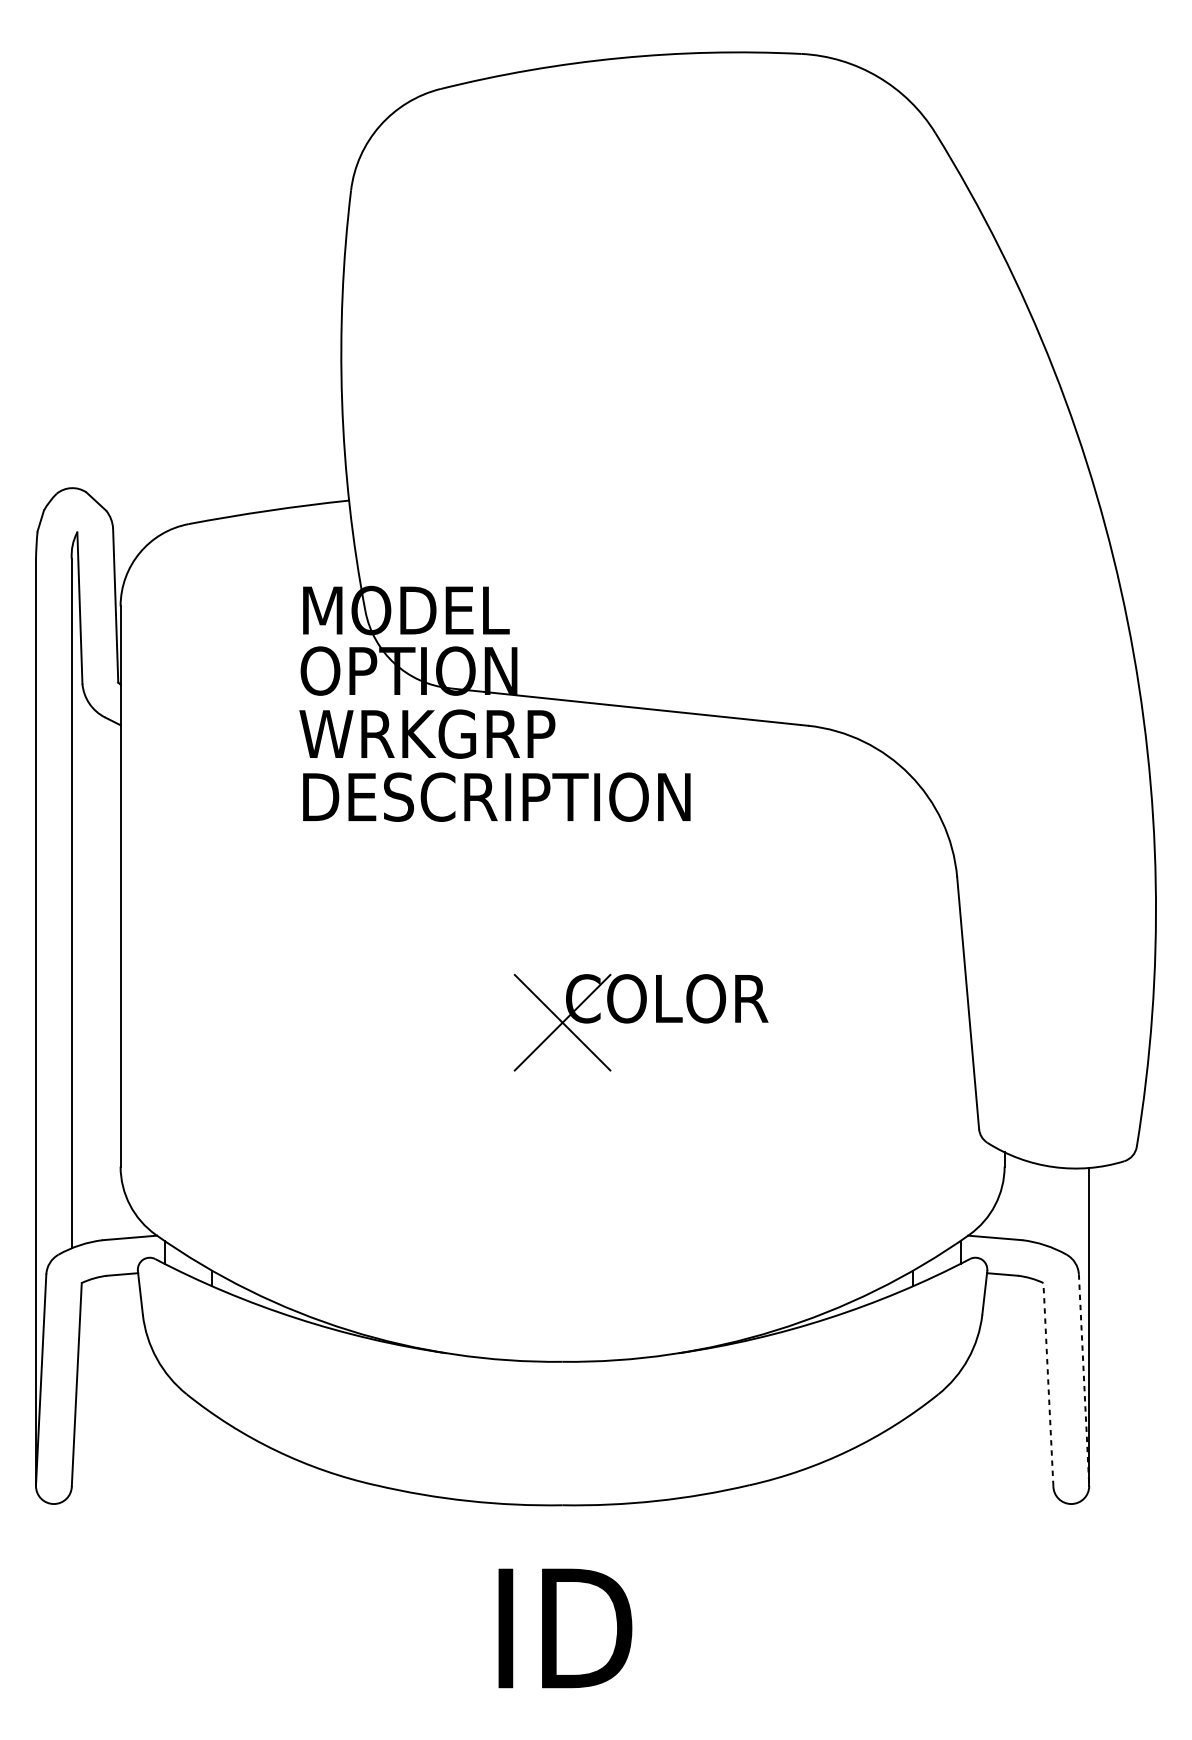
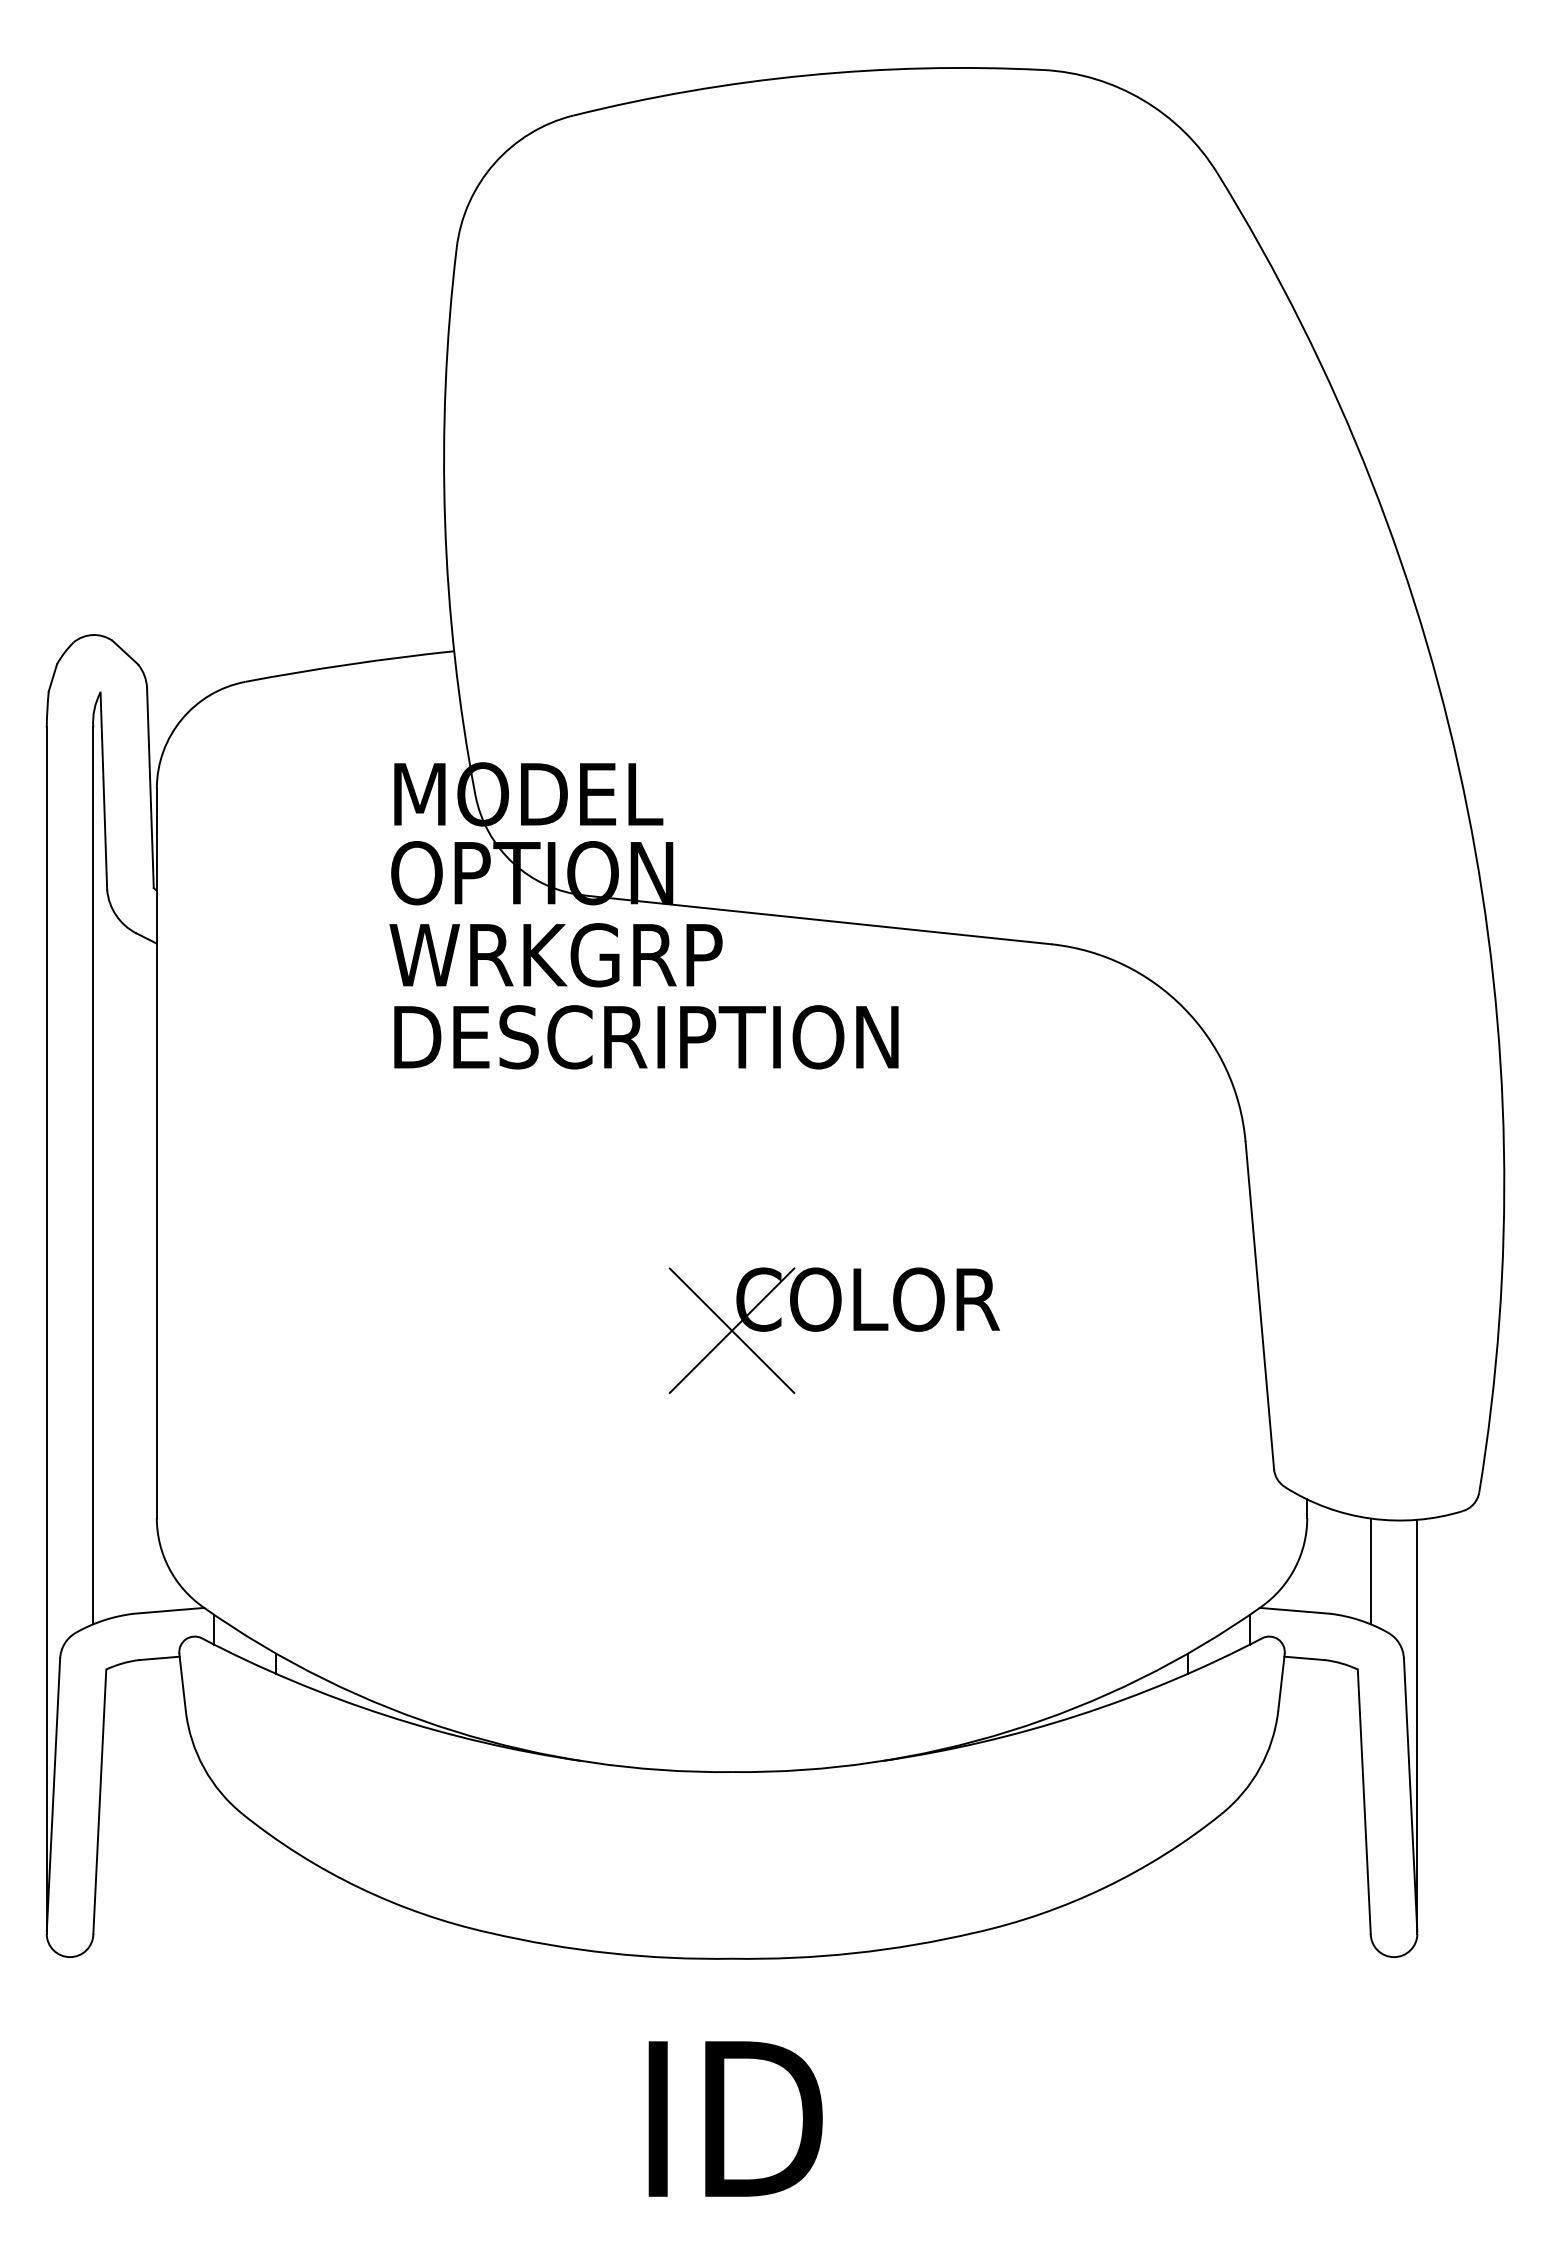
line: (1053, 1207) -> (1370, 1571), added
line: (1083, 1379) -> (1410, 1794), dashed -> solid
line: (1048, 1384) -> (1364, 1801), dashed -> solid

